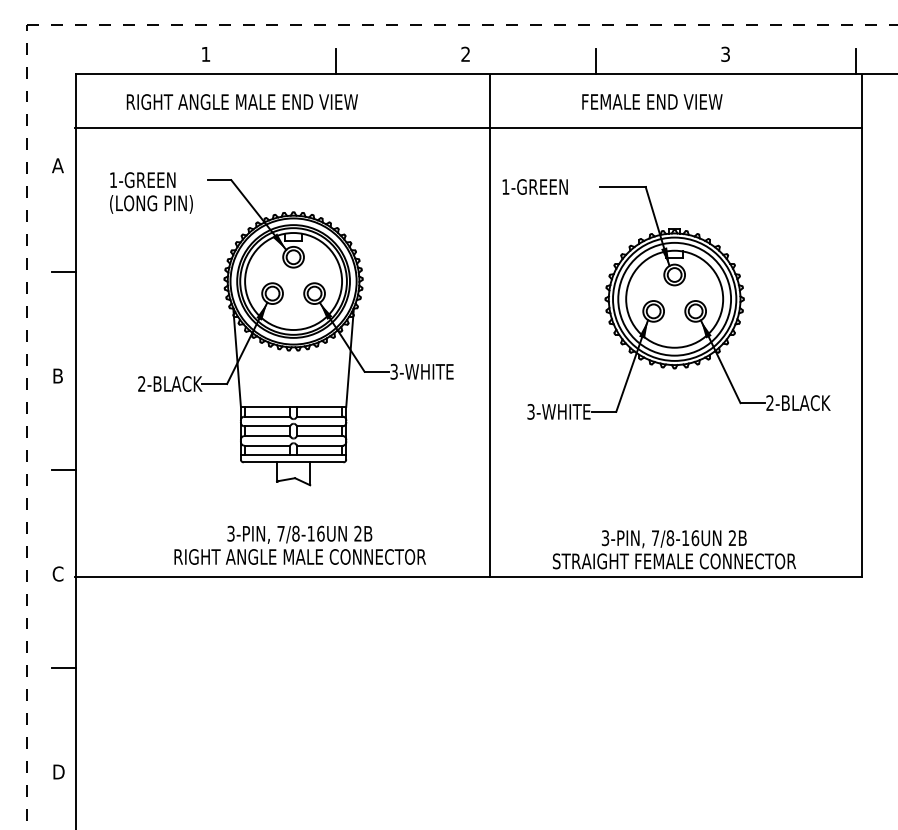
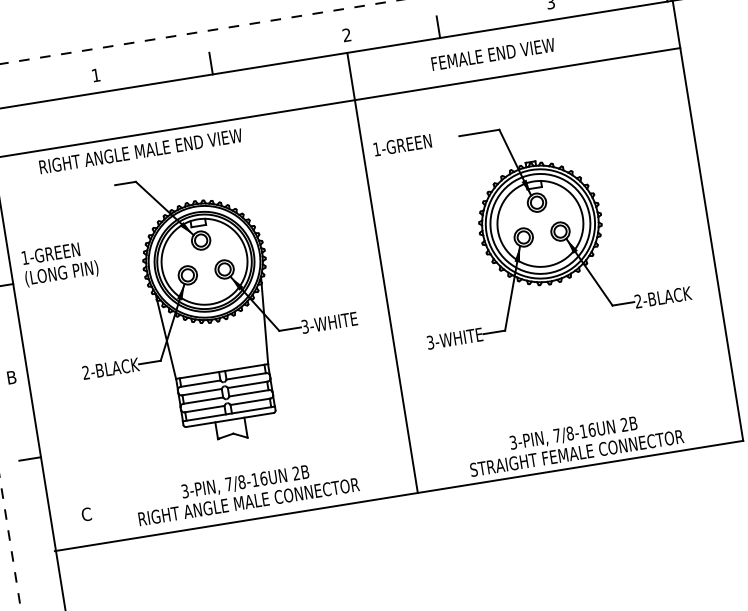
text: (465, 53) -> (346, 34), moved
text: (241, 101) -> (140, 150), moved
text: (151, 192) -> (60, 263), moved
text: (57, 573) -> (86, 514), moved

